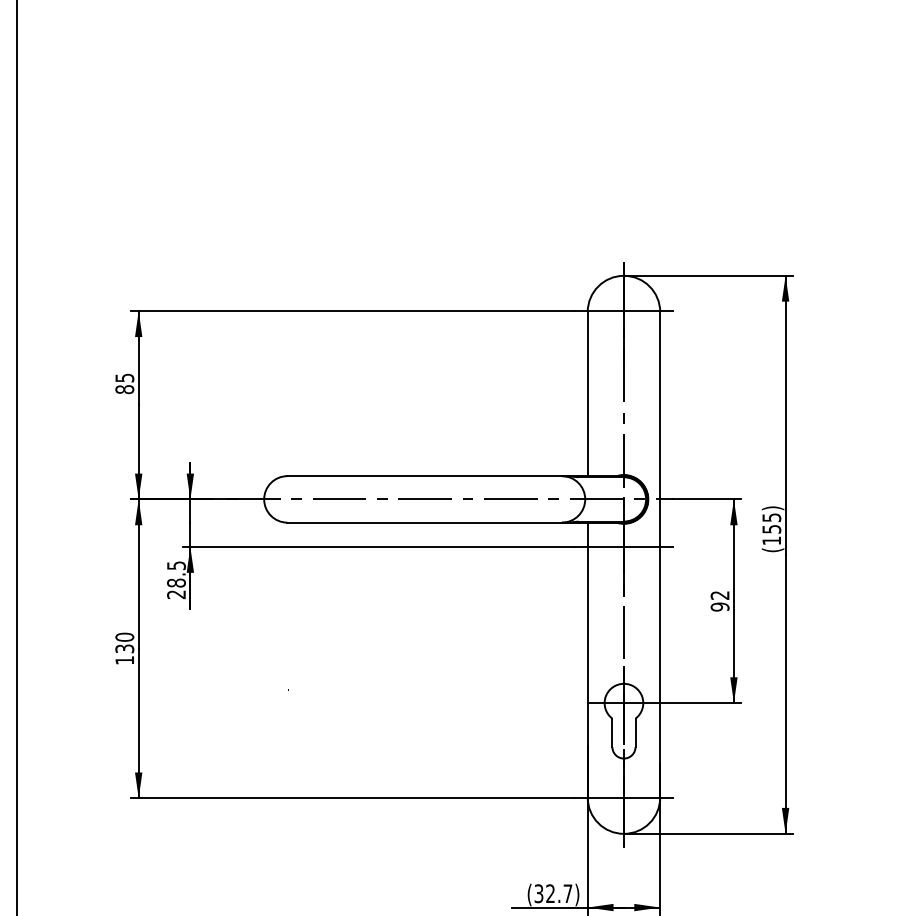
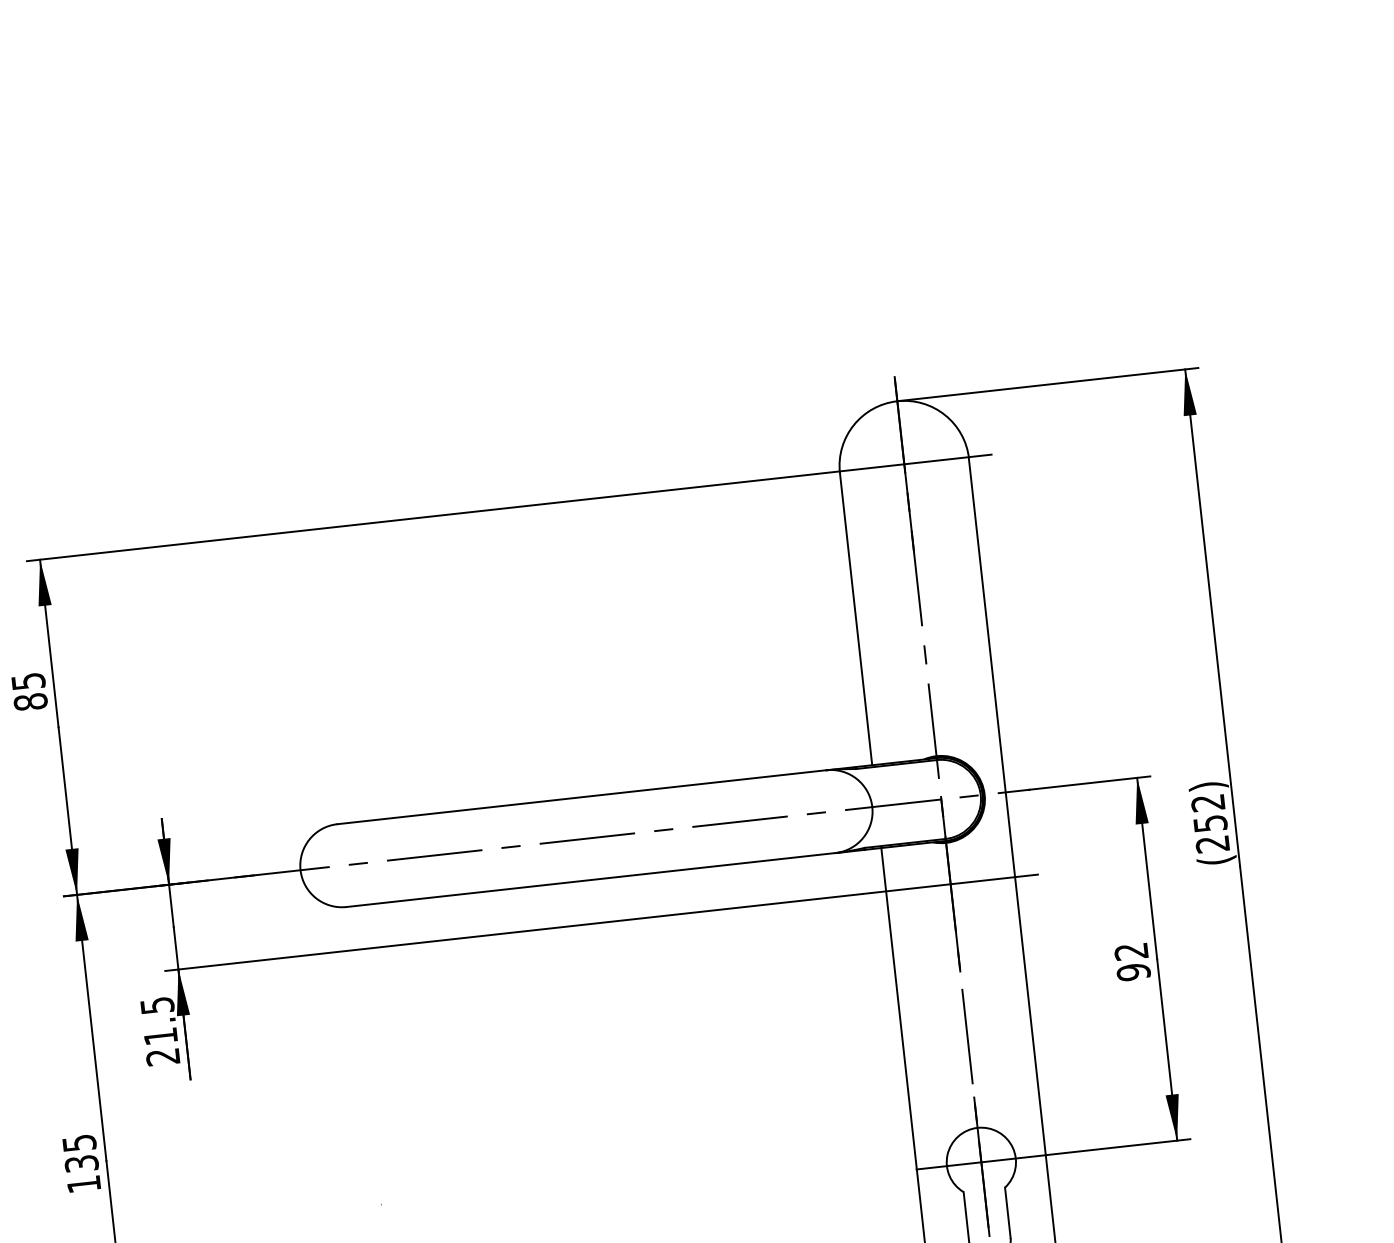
text: (771, 529) -> (1209, 824), (155) -> (252)
text: (176, 582) -> (160, 1035), 28.5 -> 21.5
text: (124, 636) -> (78, 1141), 130 -> 135

